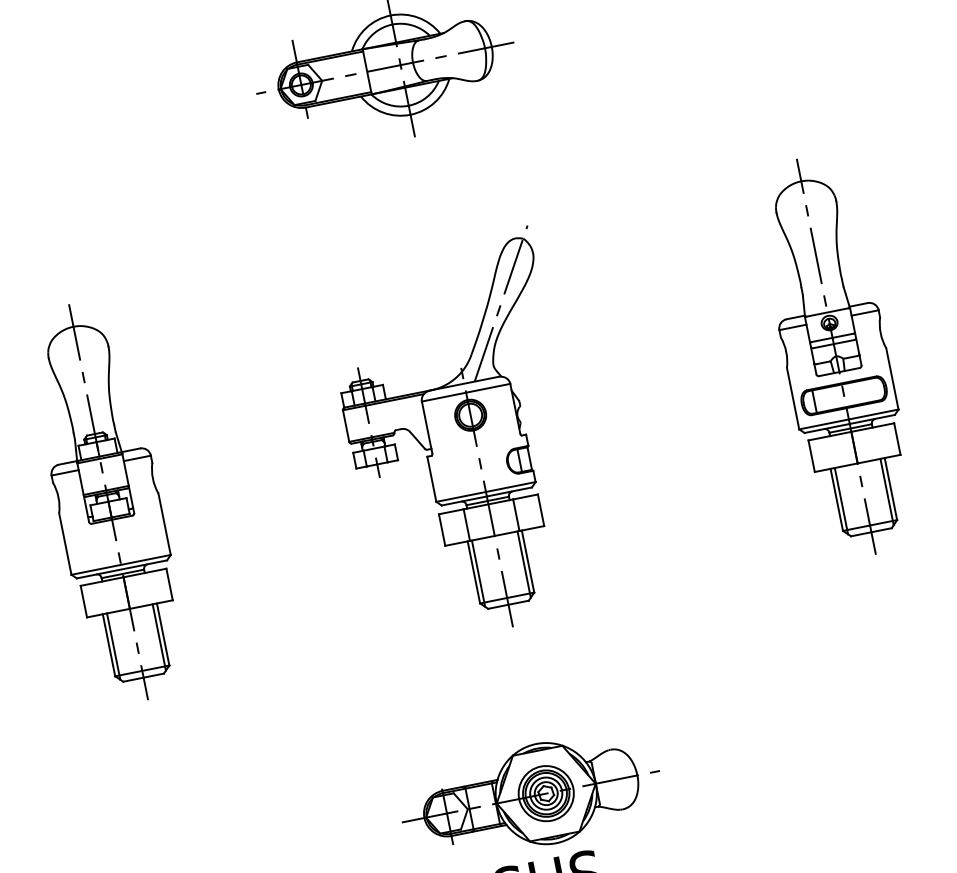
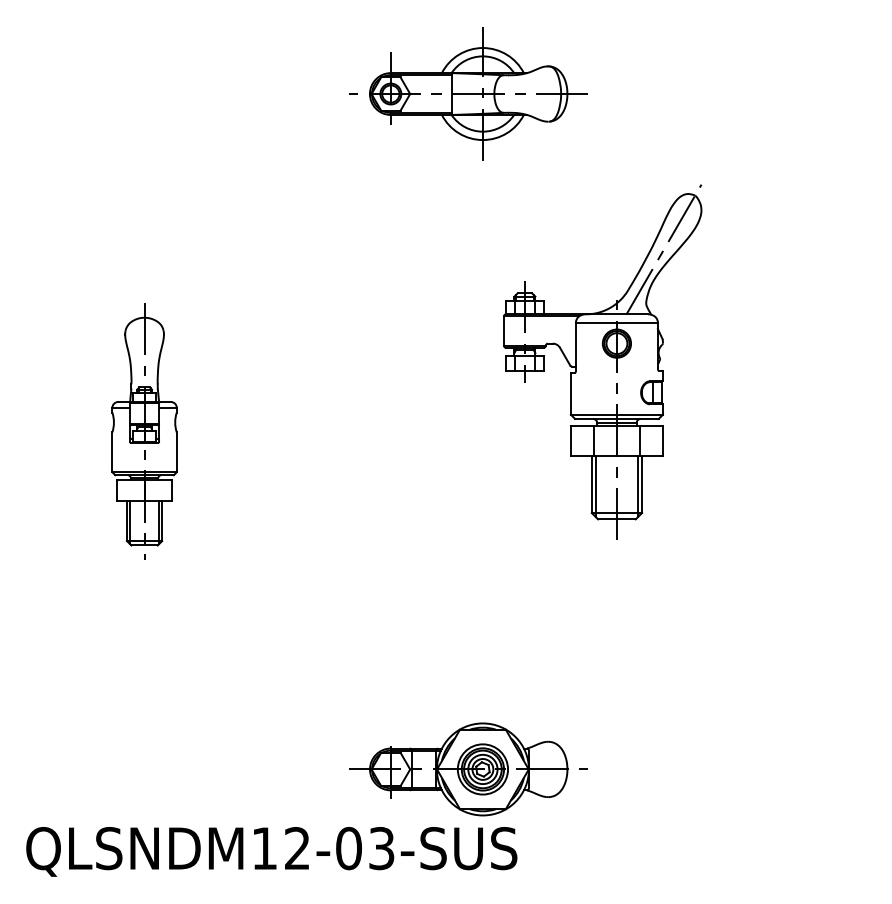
part: (836, 356) -> (819, 431), removed
part: (458, 437) -> (602, 361), moved
part: (108, 502) -> (144, 431), size x0.7

